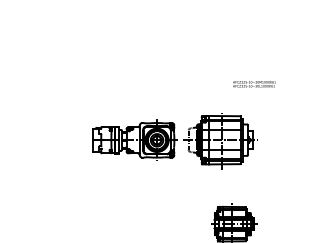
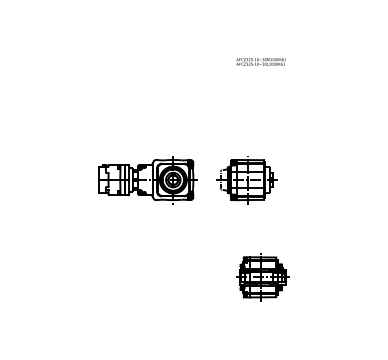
text: (253, 83) -> (260, 61), moved
part: (220, 140) -> (246, 180), size x0.71

